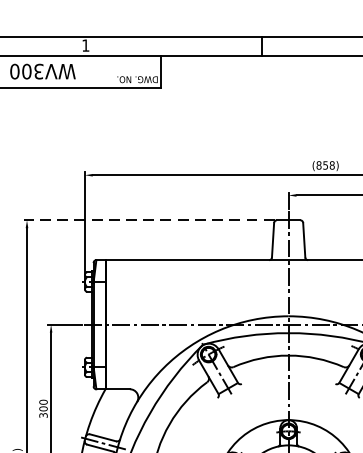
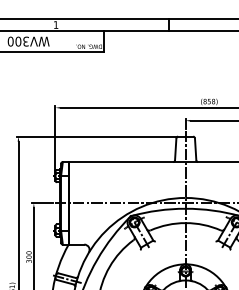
line: (149, 220) -> (96, 136), dashed -> solid

